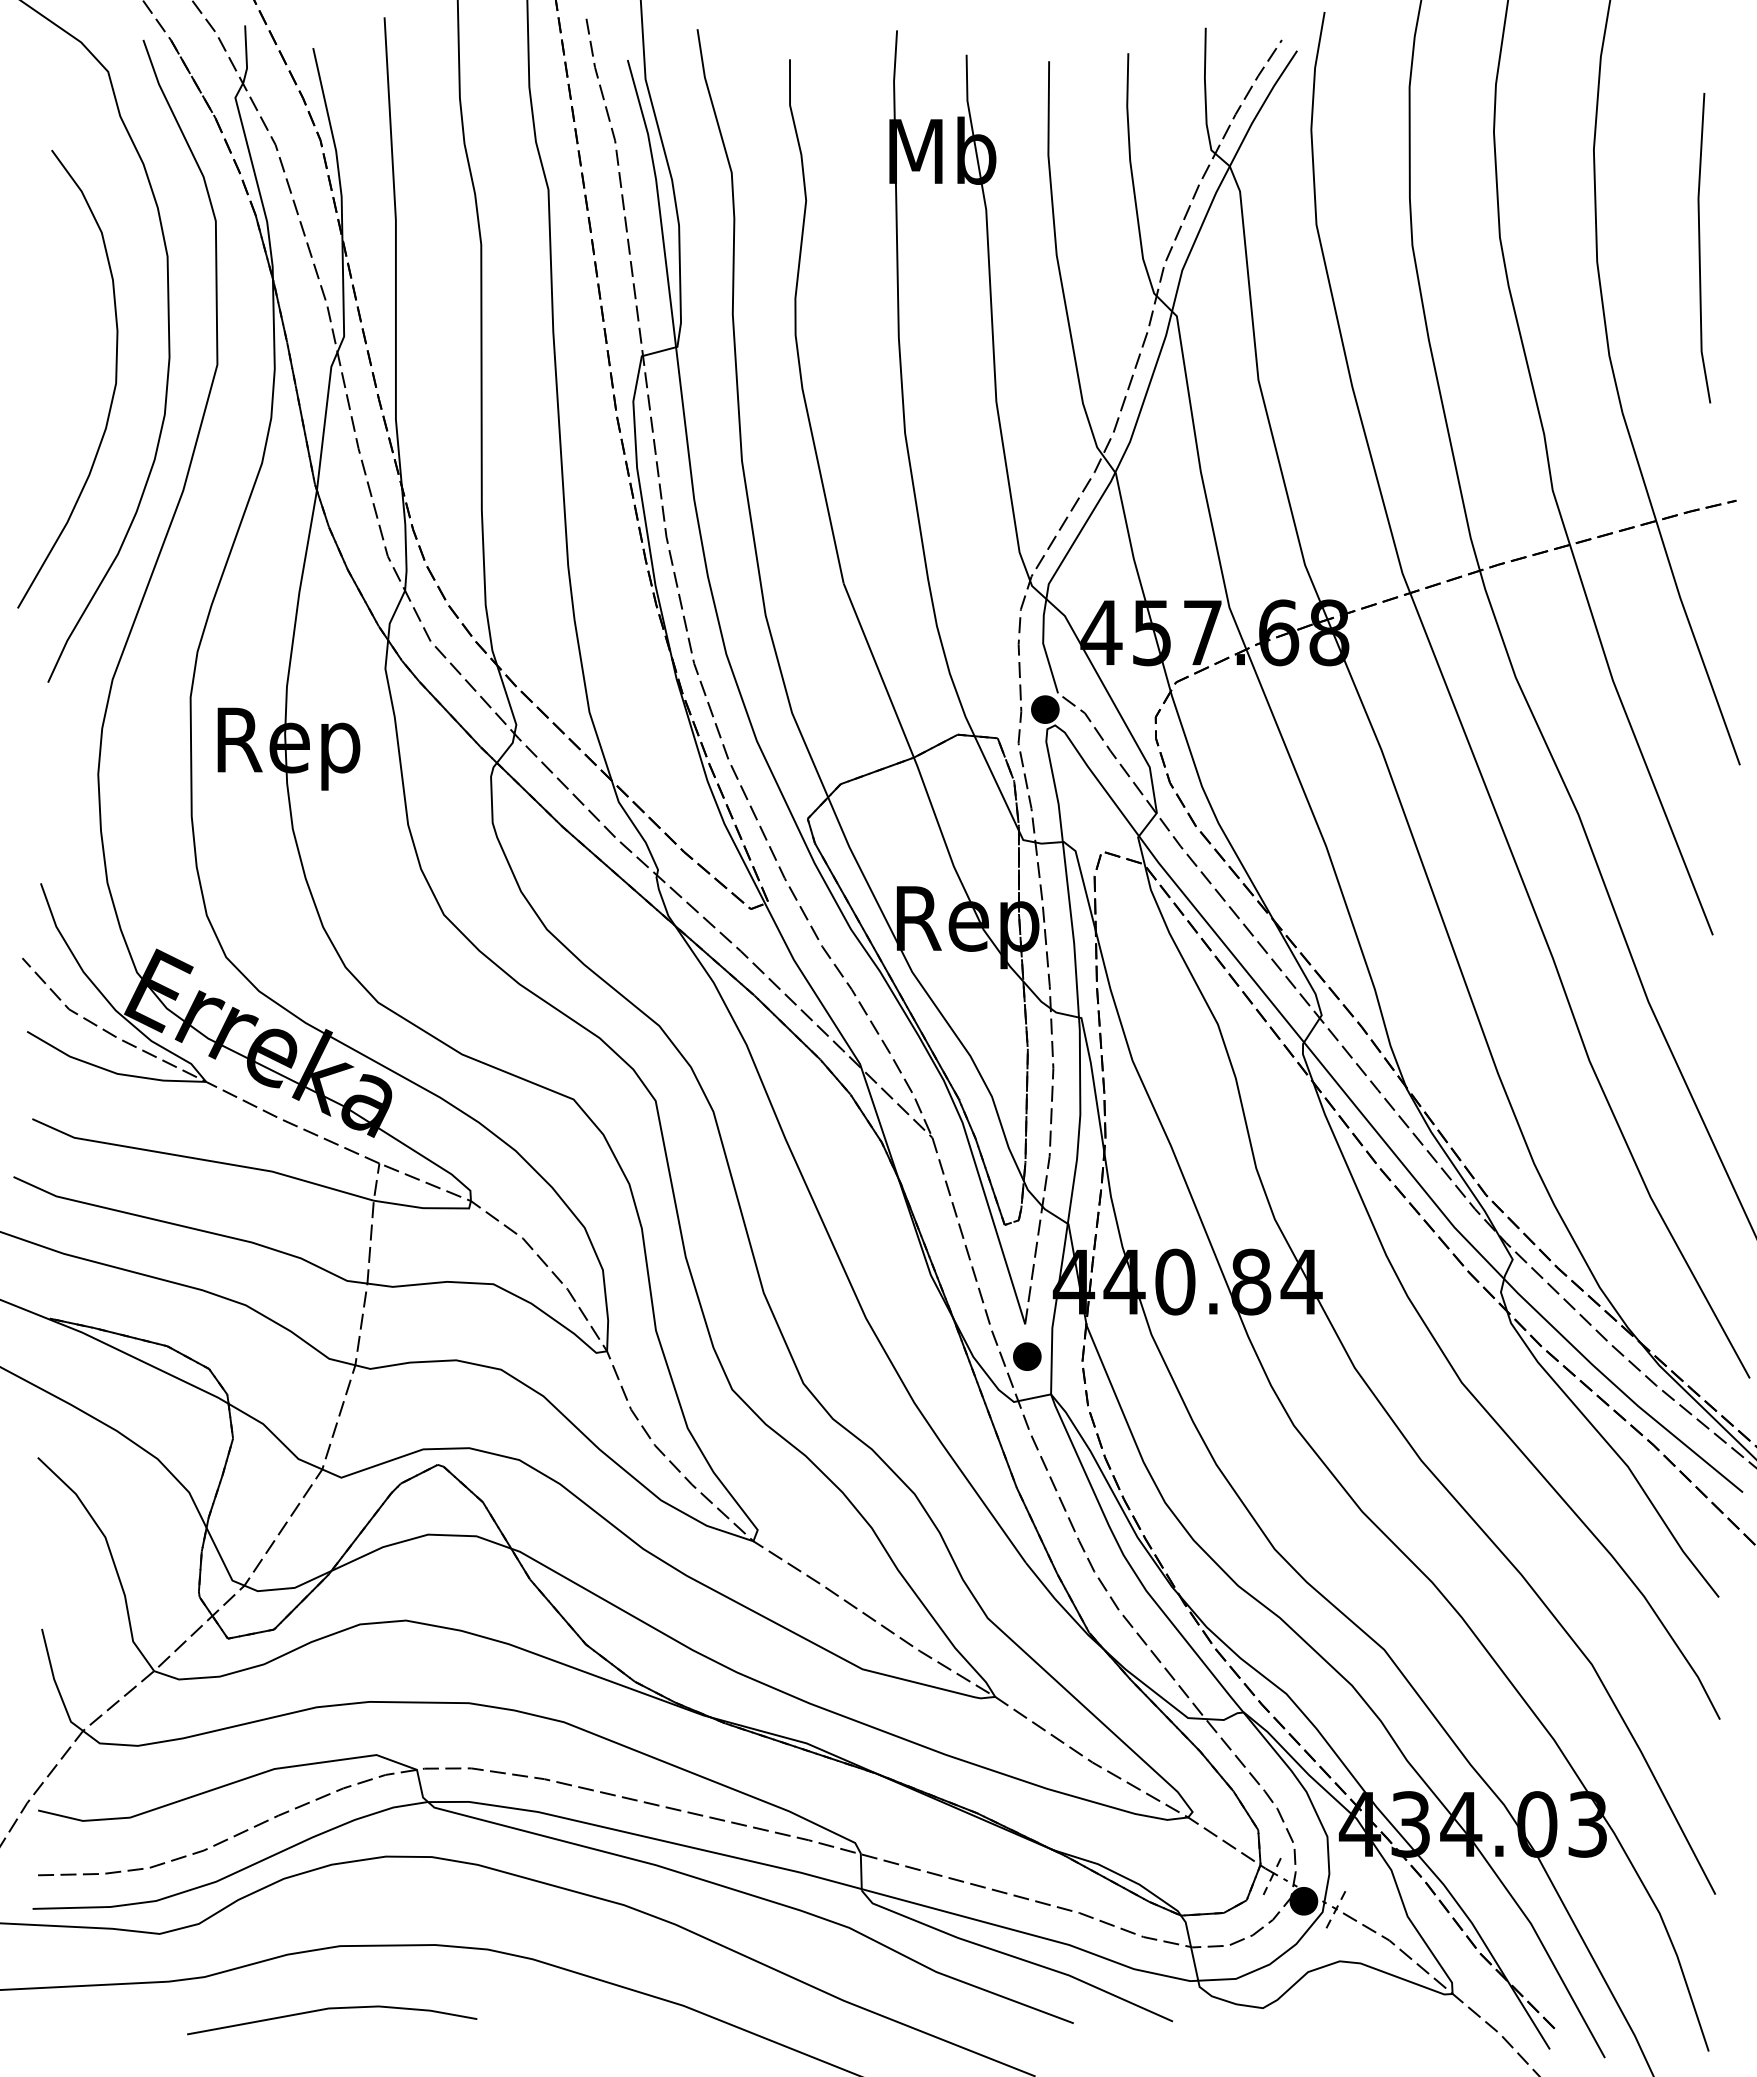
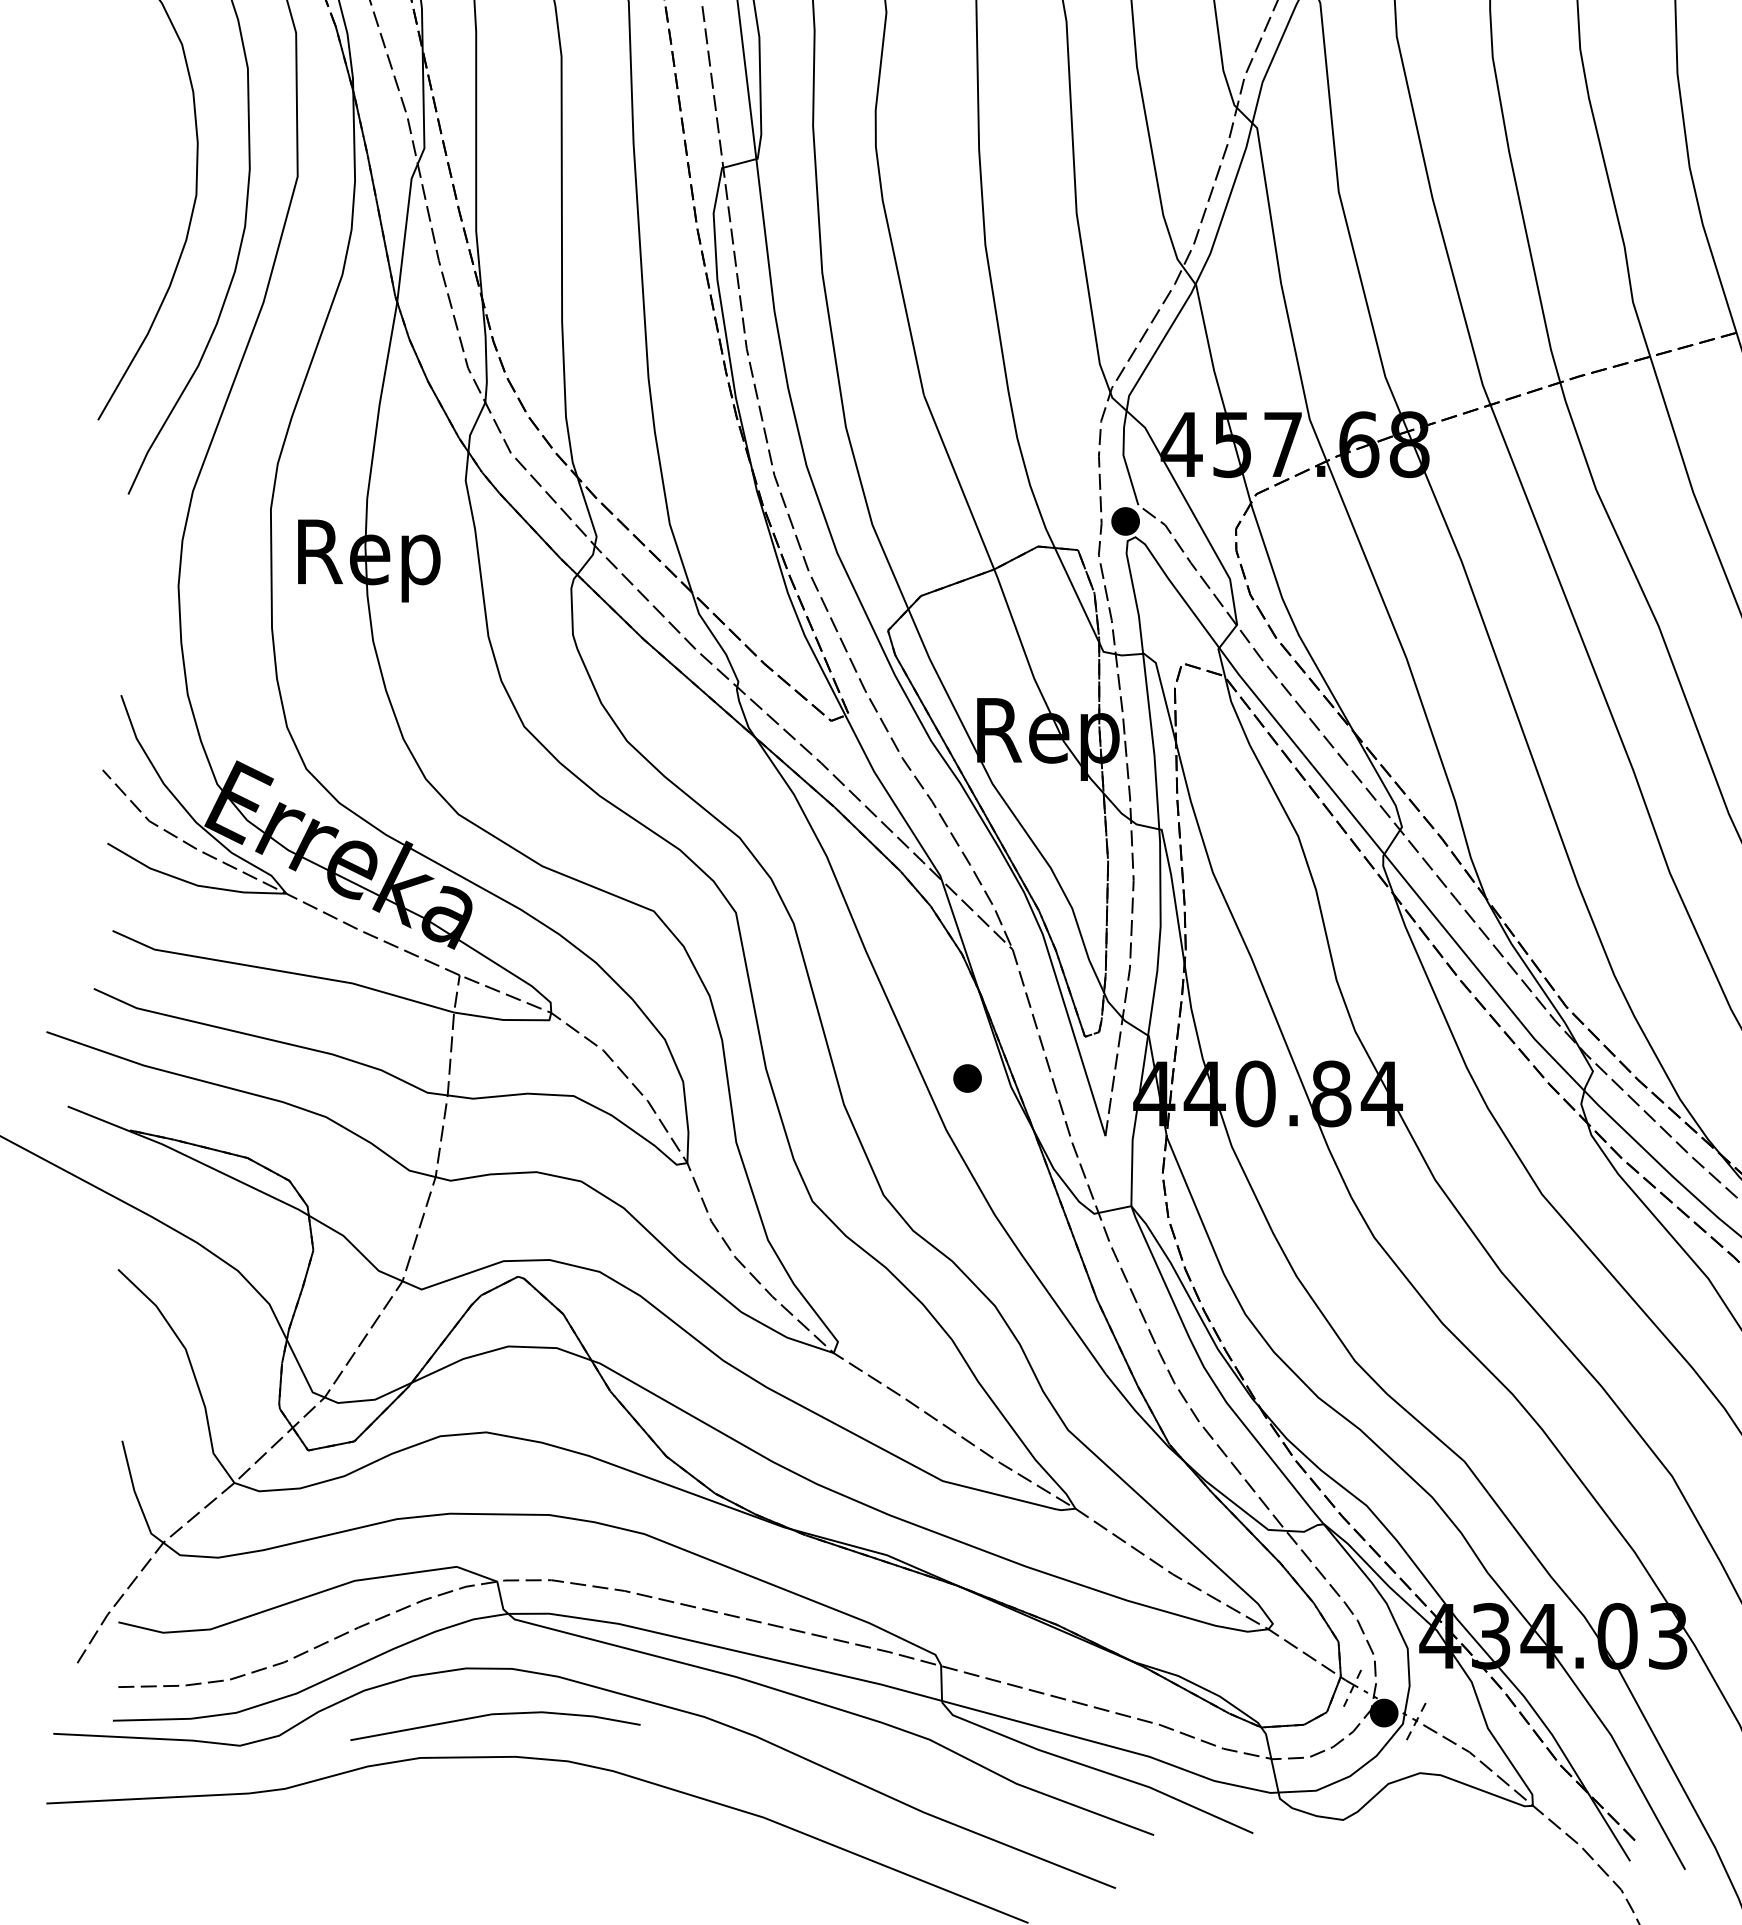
part: (1027, 1356) -> (967, 1078), moved
line: (332, 2009) -> (495, 1715), moved

